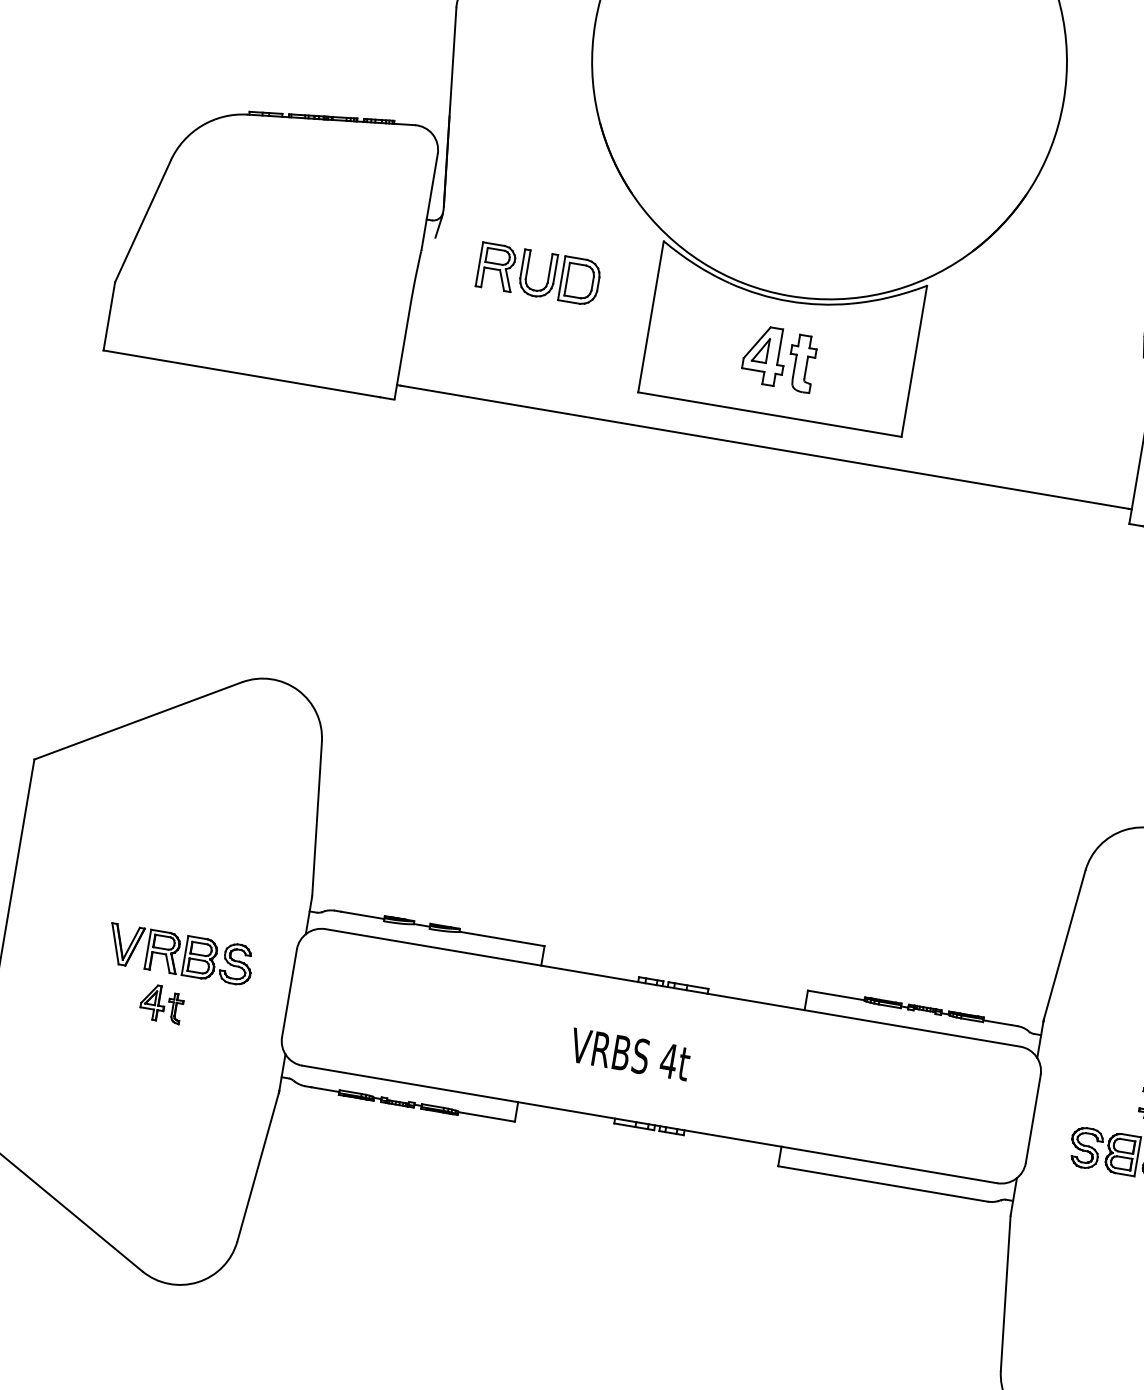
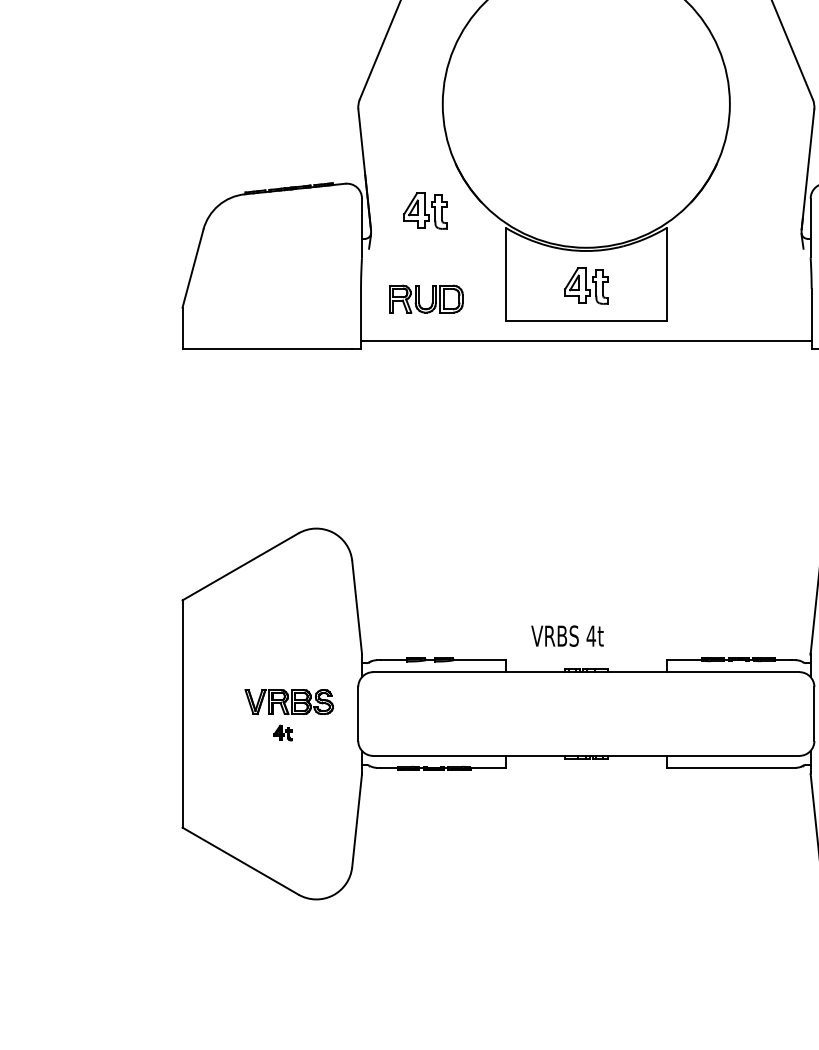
part: (538, 190) -> (425, 210), added
part: (539, 273) -> (426, 298), moved
part: (160, 1002) -> (282, 732), size x0.7
text: (630, 1053) -> (567, 635), moved

